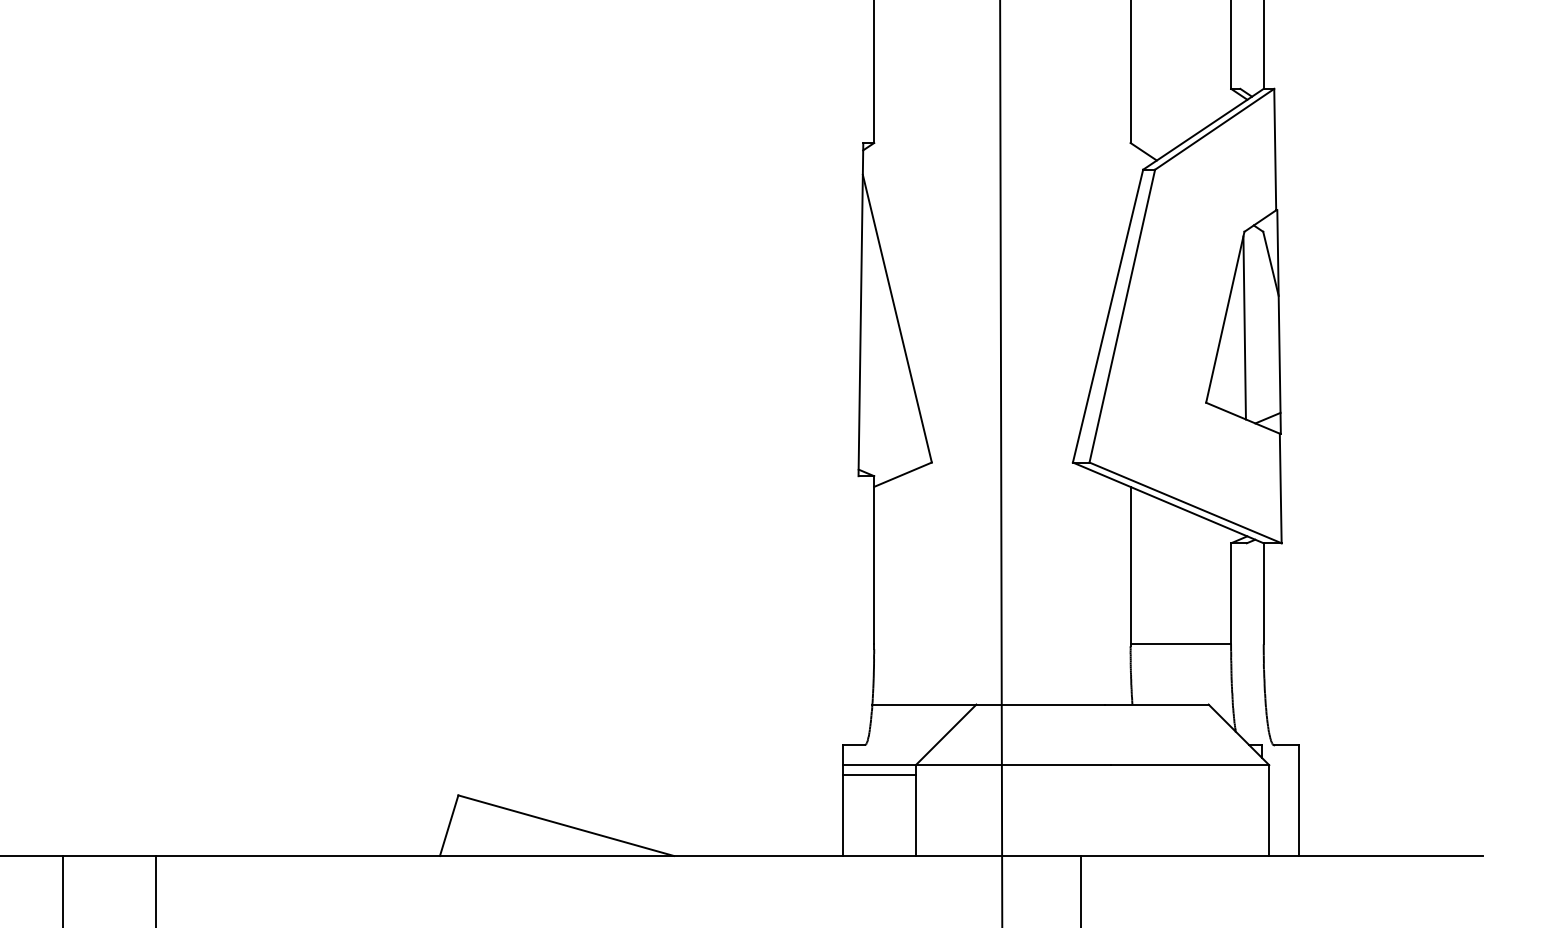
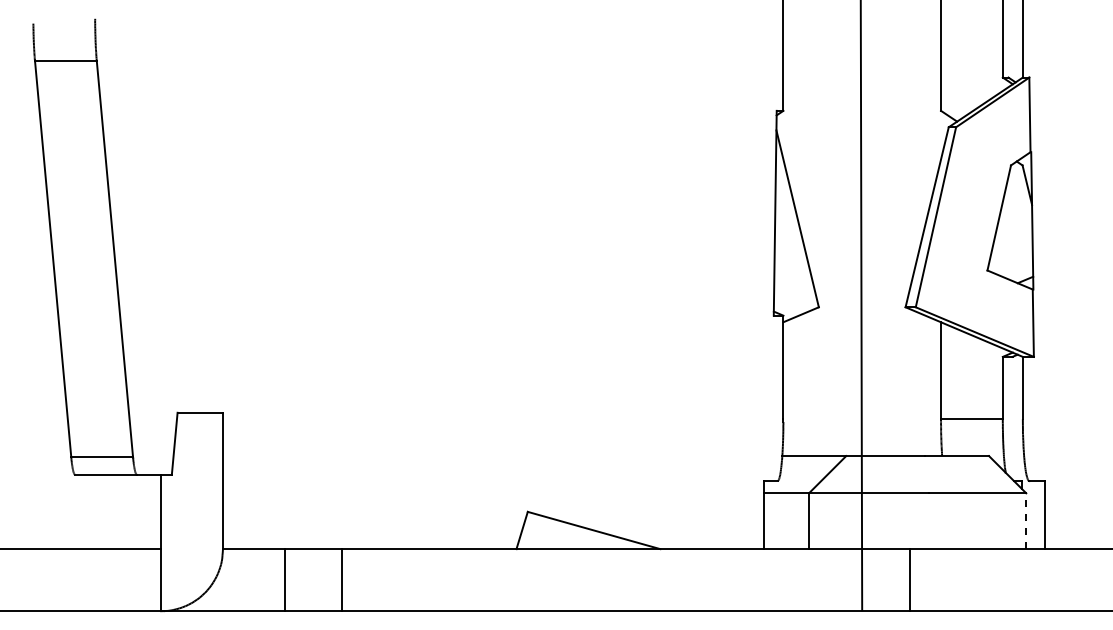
line: (1243, 327) -> (1010, 224), removed
line: (879, 775) -> (786, 499), removed
line: (1269, 811) -> (1026, 521), solid -> dashed

